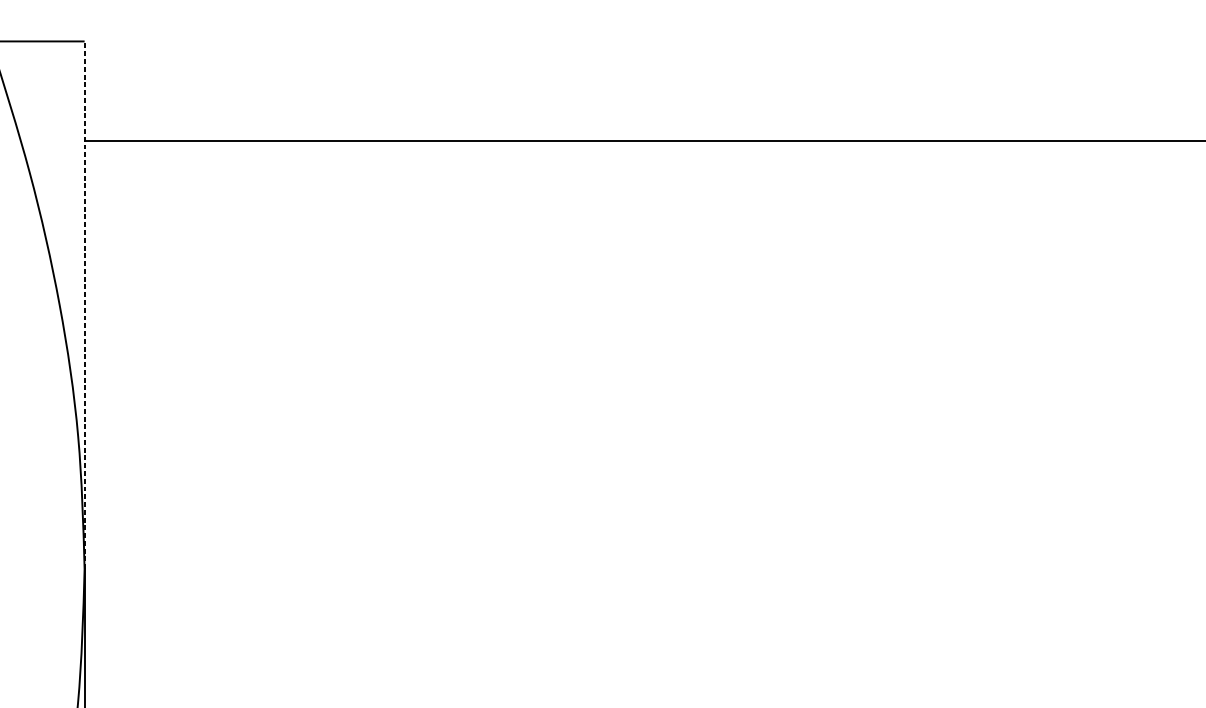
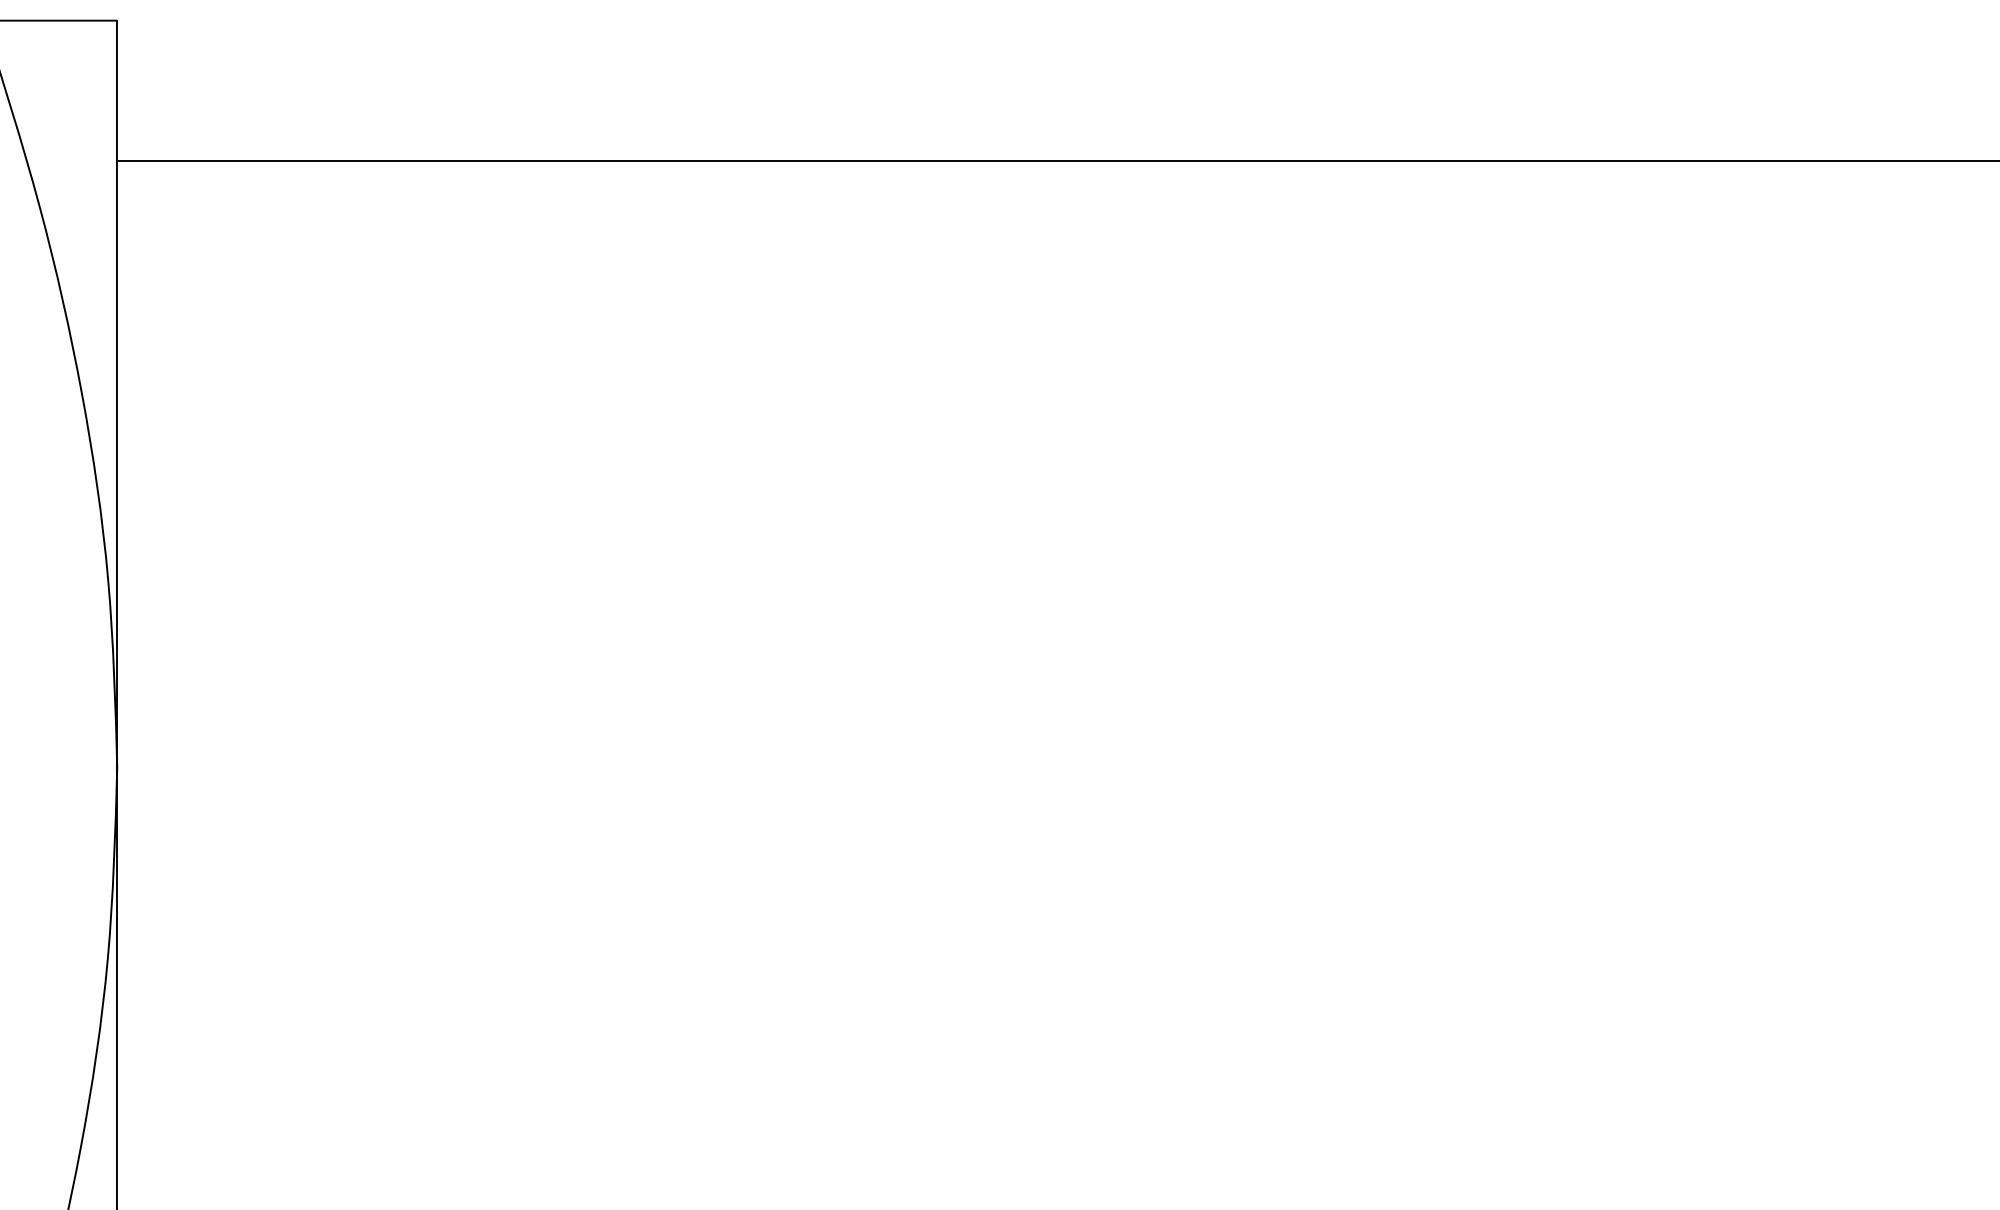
line: (84, 304) -> (117, 393), dashed -> solid

